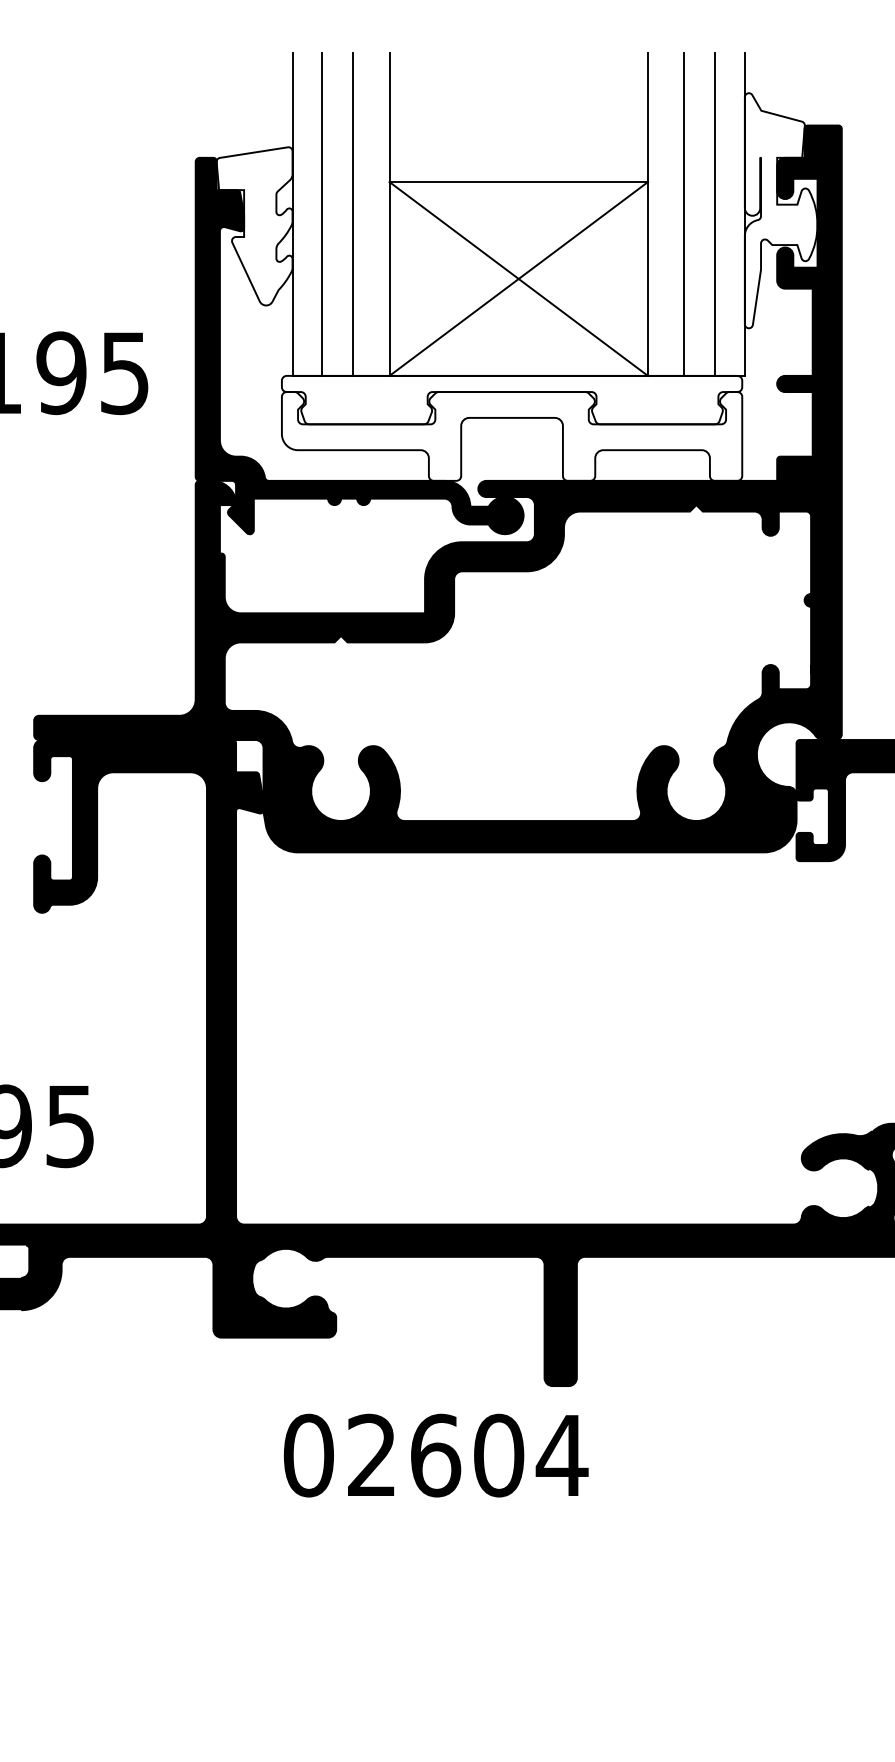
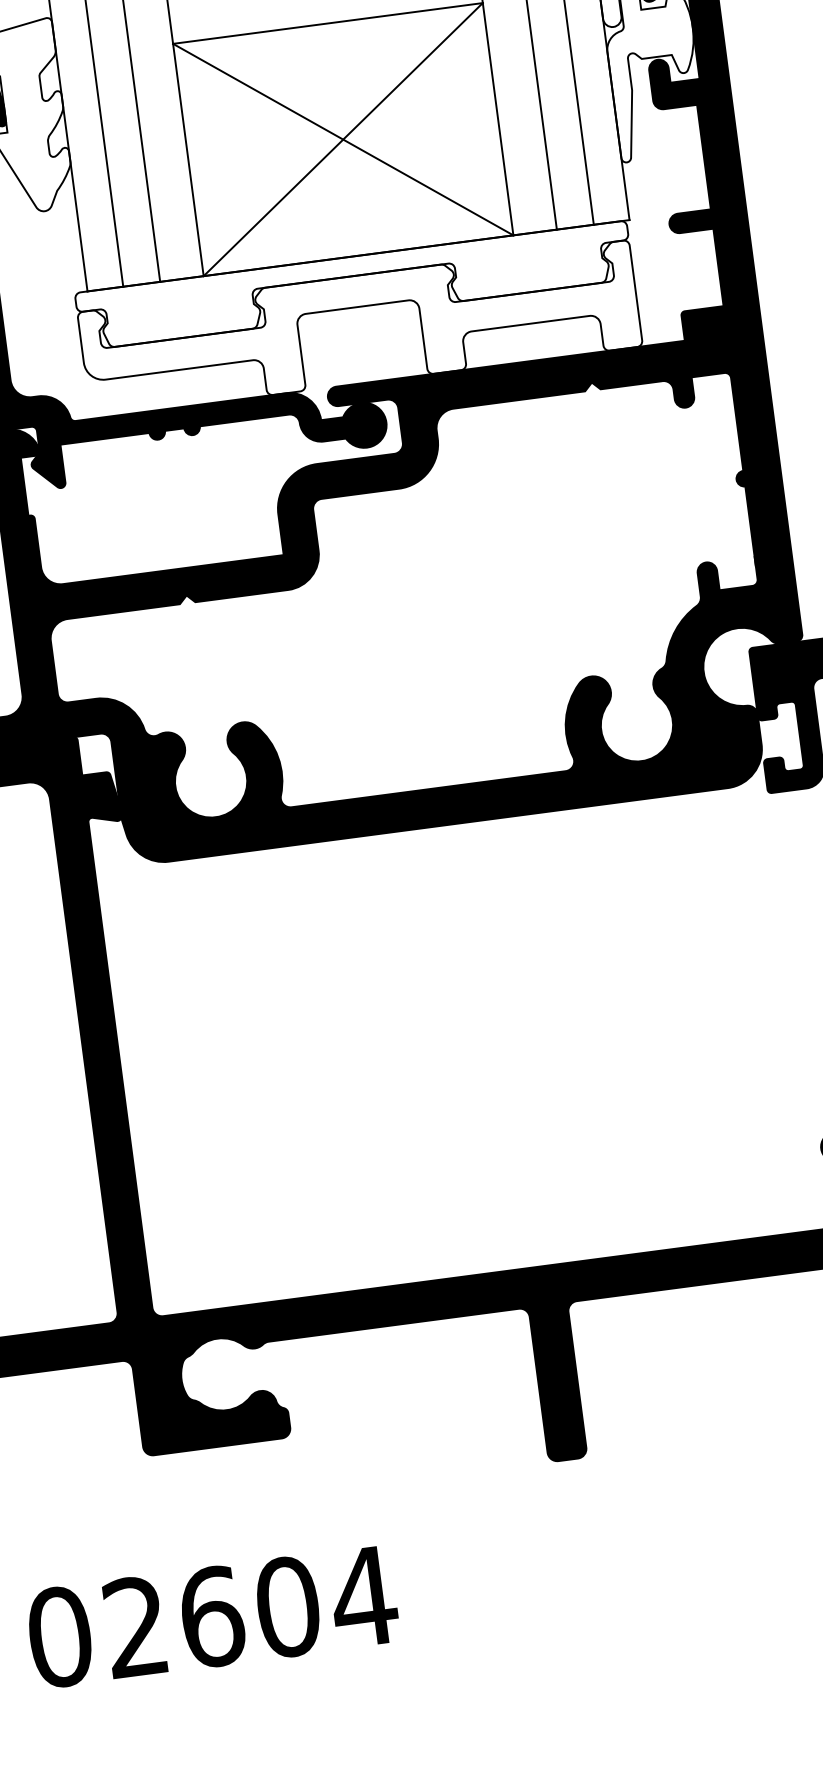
text: (435, 1455) -> (211, 1616), moved

